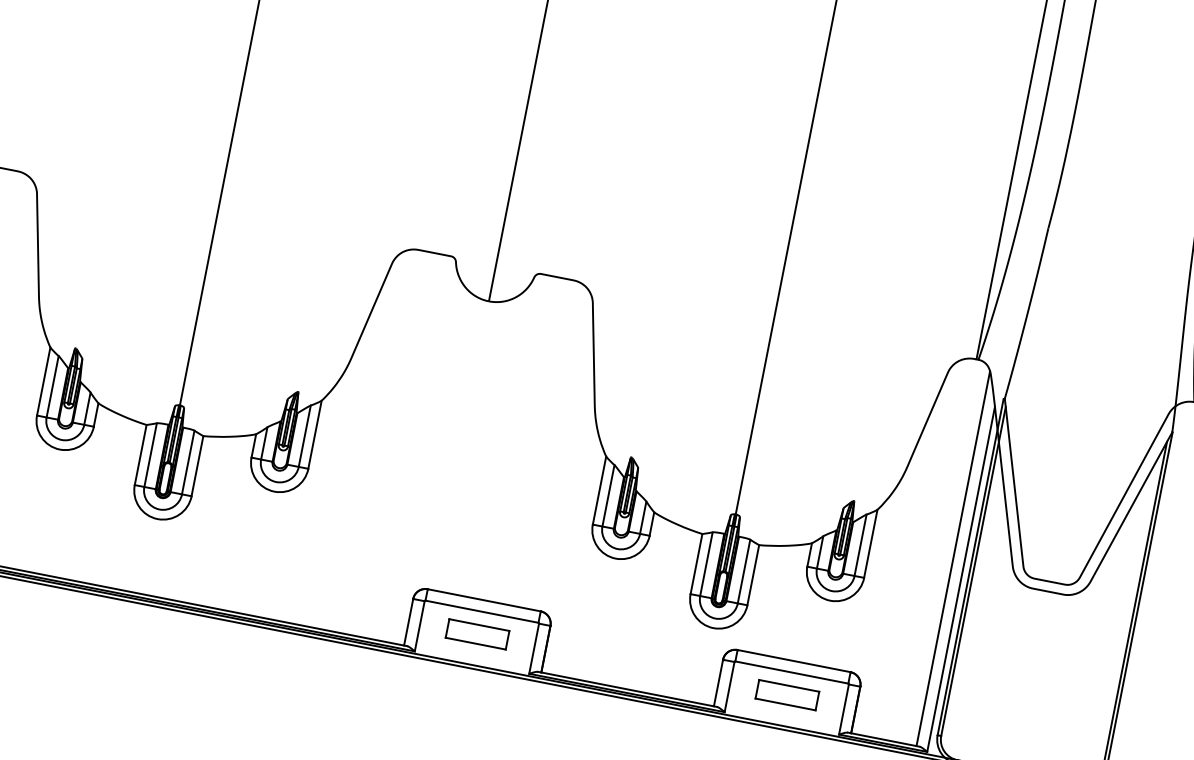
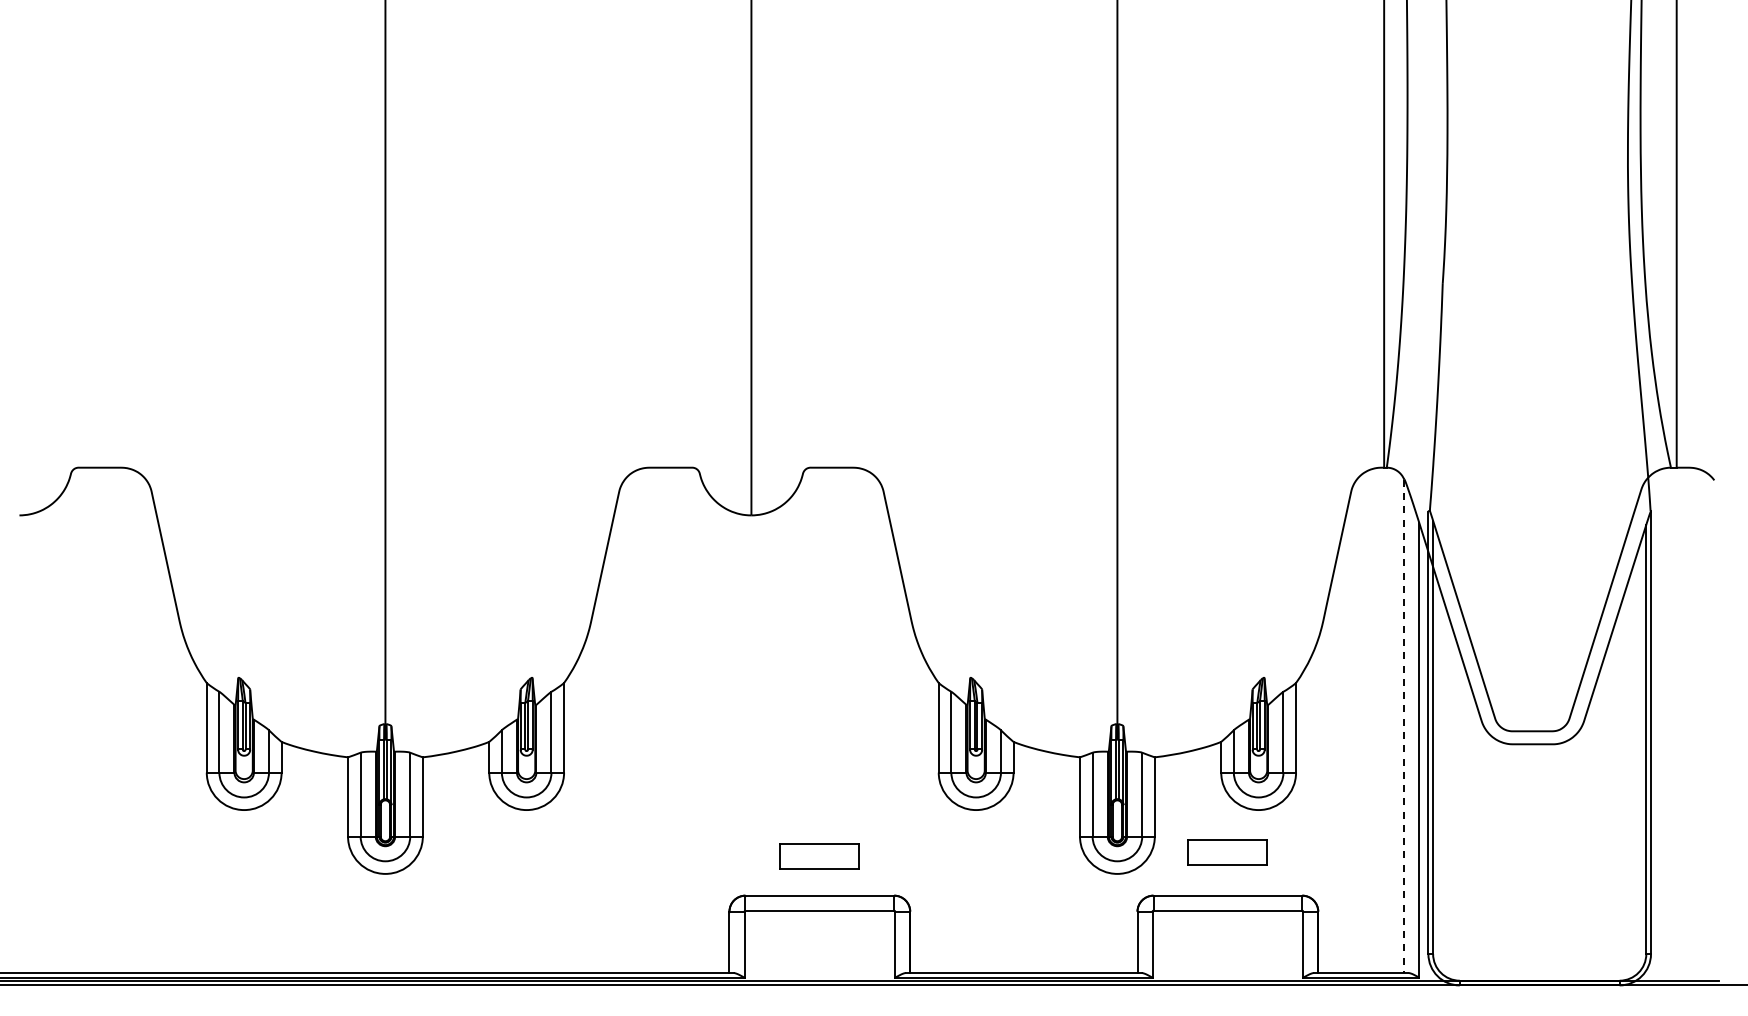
line: (953, 558) -> (1404, 726), solid -> dashed
part: (477, 634) -> (819, 856), moved
part: (787, 695) -> (1227, 852), moved

